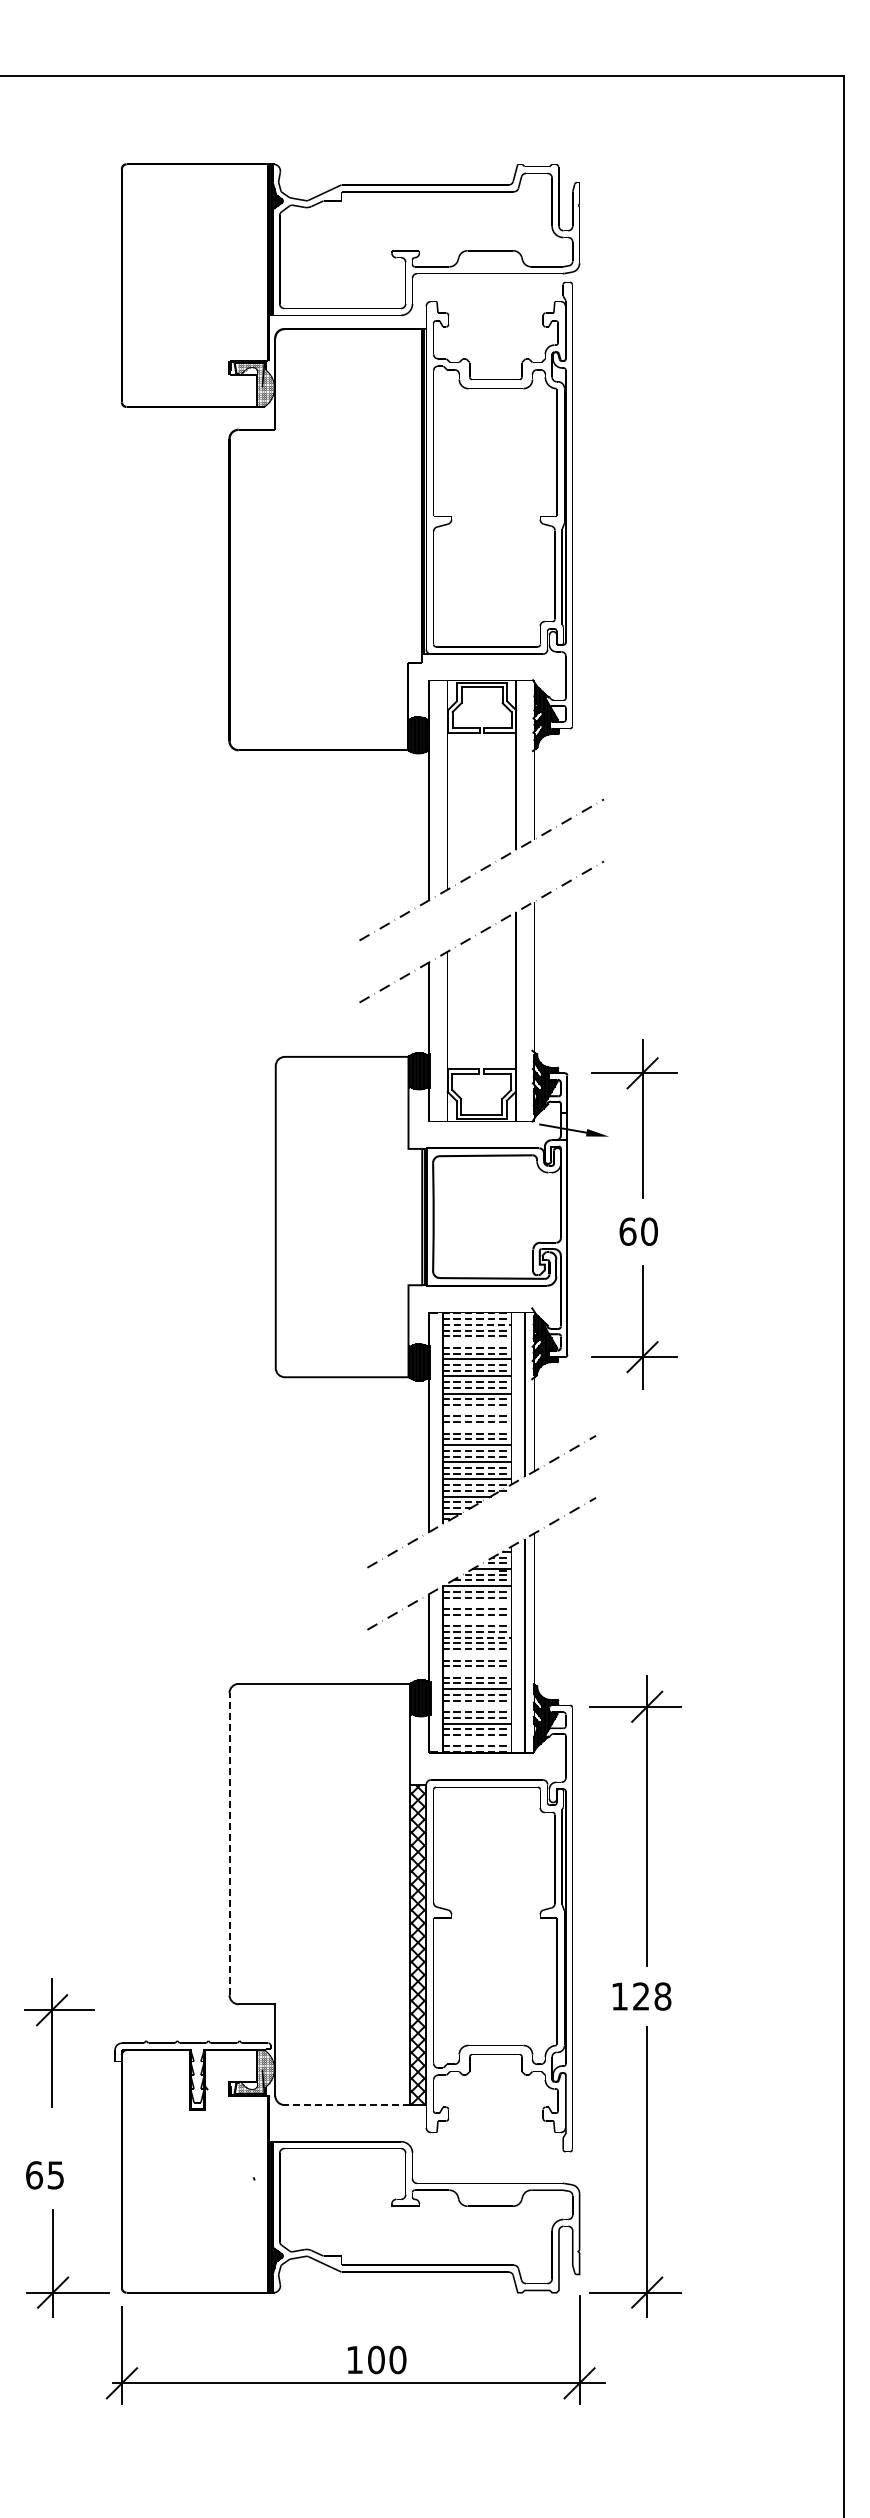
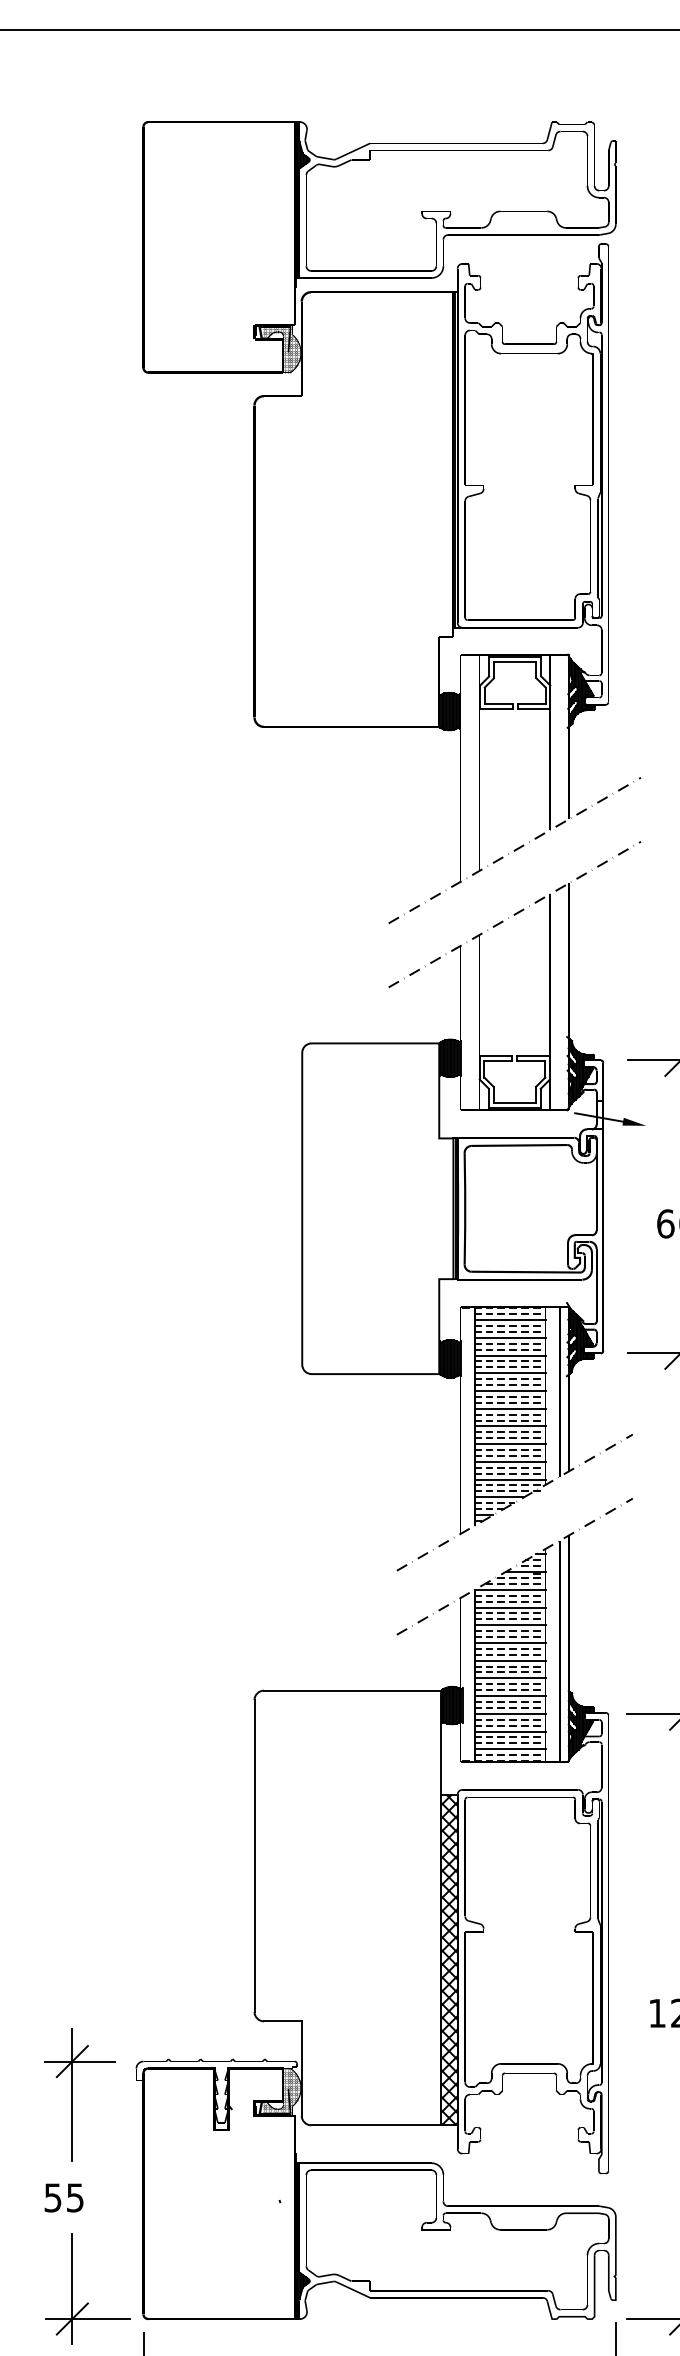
line: (477, 1324) -> (510, 1319), dashed -> solid
line: (476, 1342) -> (509, 1338), added
line: (476, 1410) -> (509, 1408), added
line: (476, 1427) -> (509, 1425), added
line: (476, 1603) -> (509, 1607), added
line: (476, 1620) -> (509, 1625), added
line: (477, 1637) -> (510, 1642), dashed -> solid
line: (476, 1654) -> (509, 1660), added
line: (476, 1672) -> (509, 1678), added
line: (476, 1706) -> (509, 1713), added
line: (476, 1740) -> (509, 1749), added
line: (229, 1843) -> (254, 1855), dashed -> solid
part: (52, 2042) -> (72, 2094), moved
line: (347, 2105) -> (376, 2125), dashed -> solid
text: (34, 2175) -> (53, 2198), 65 -> 55

